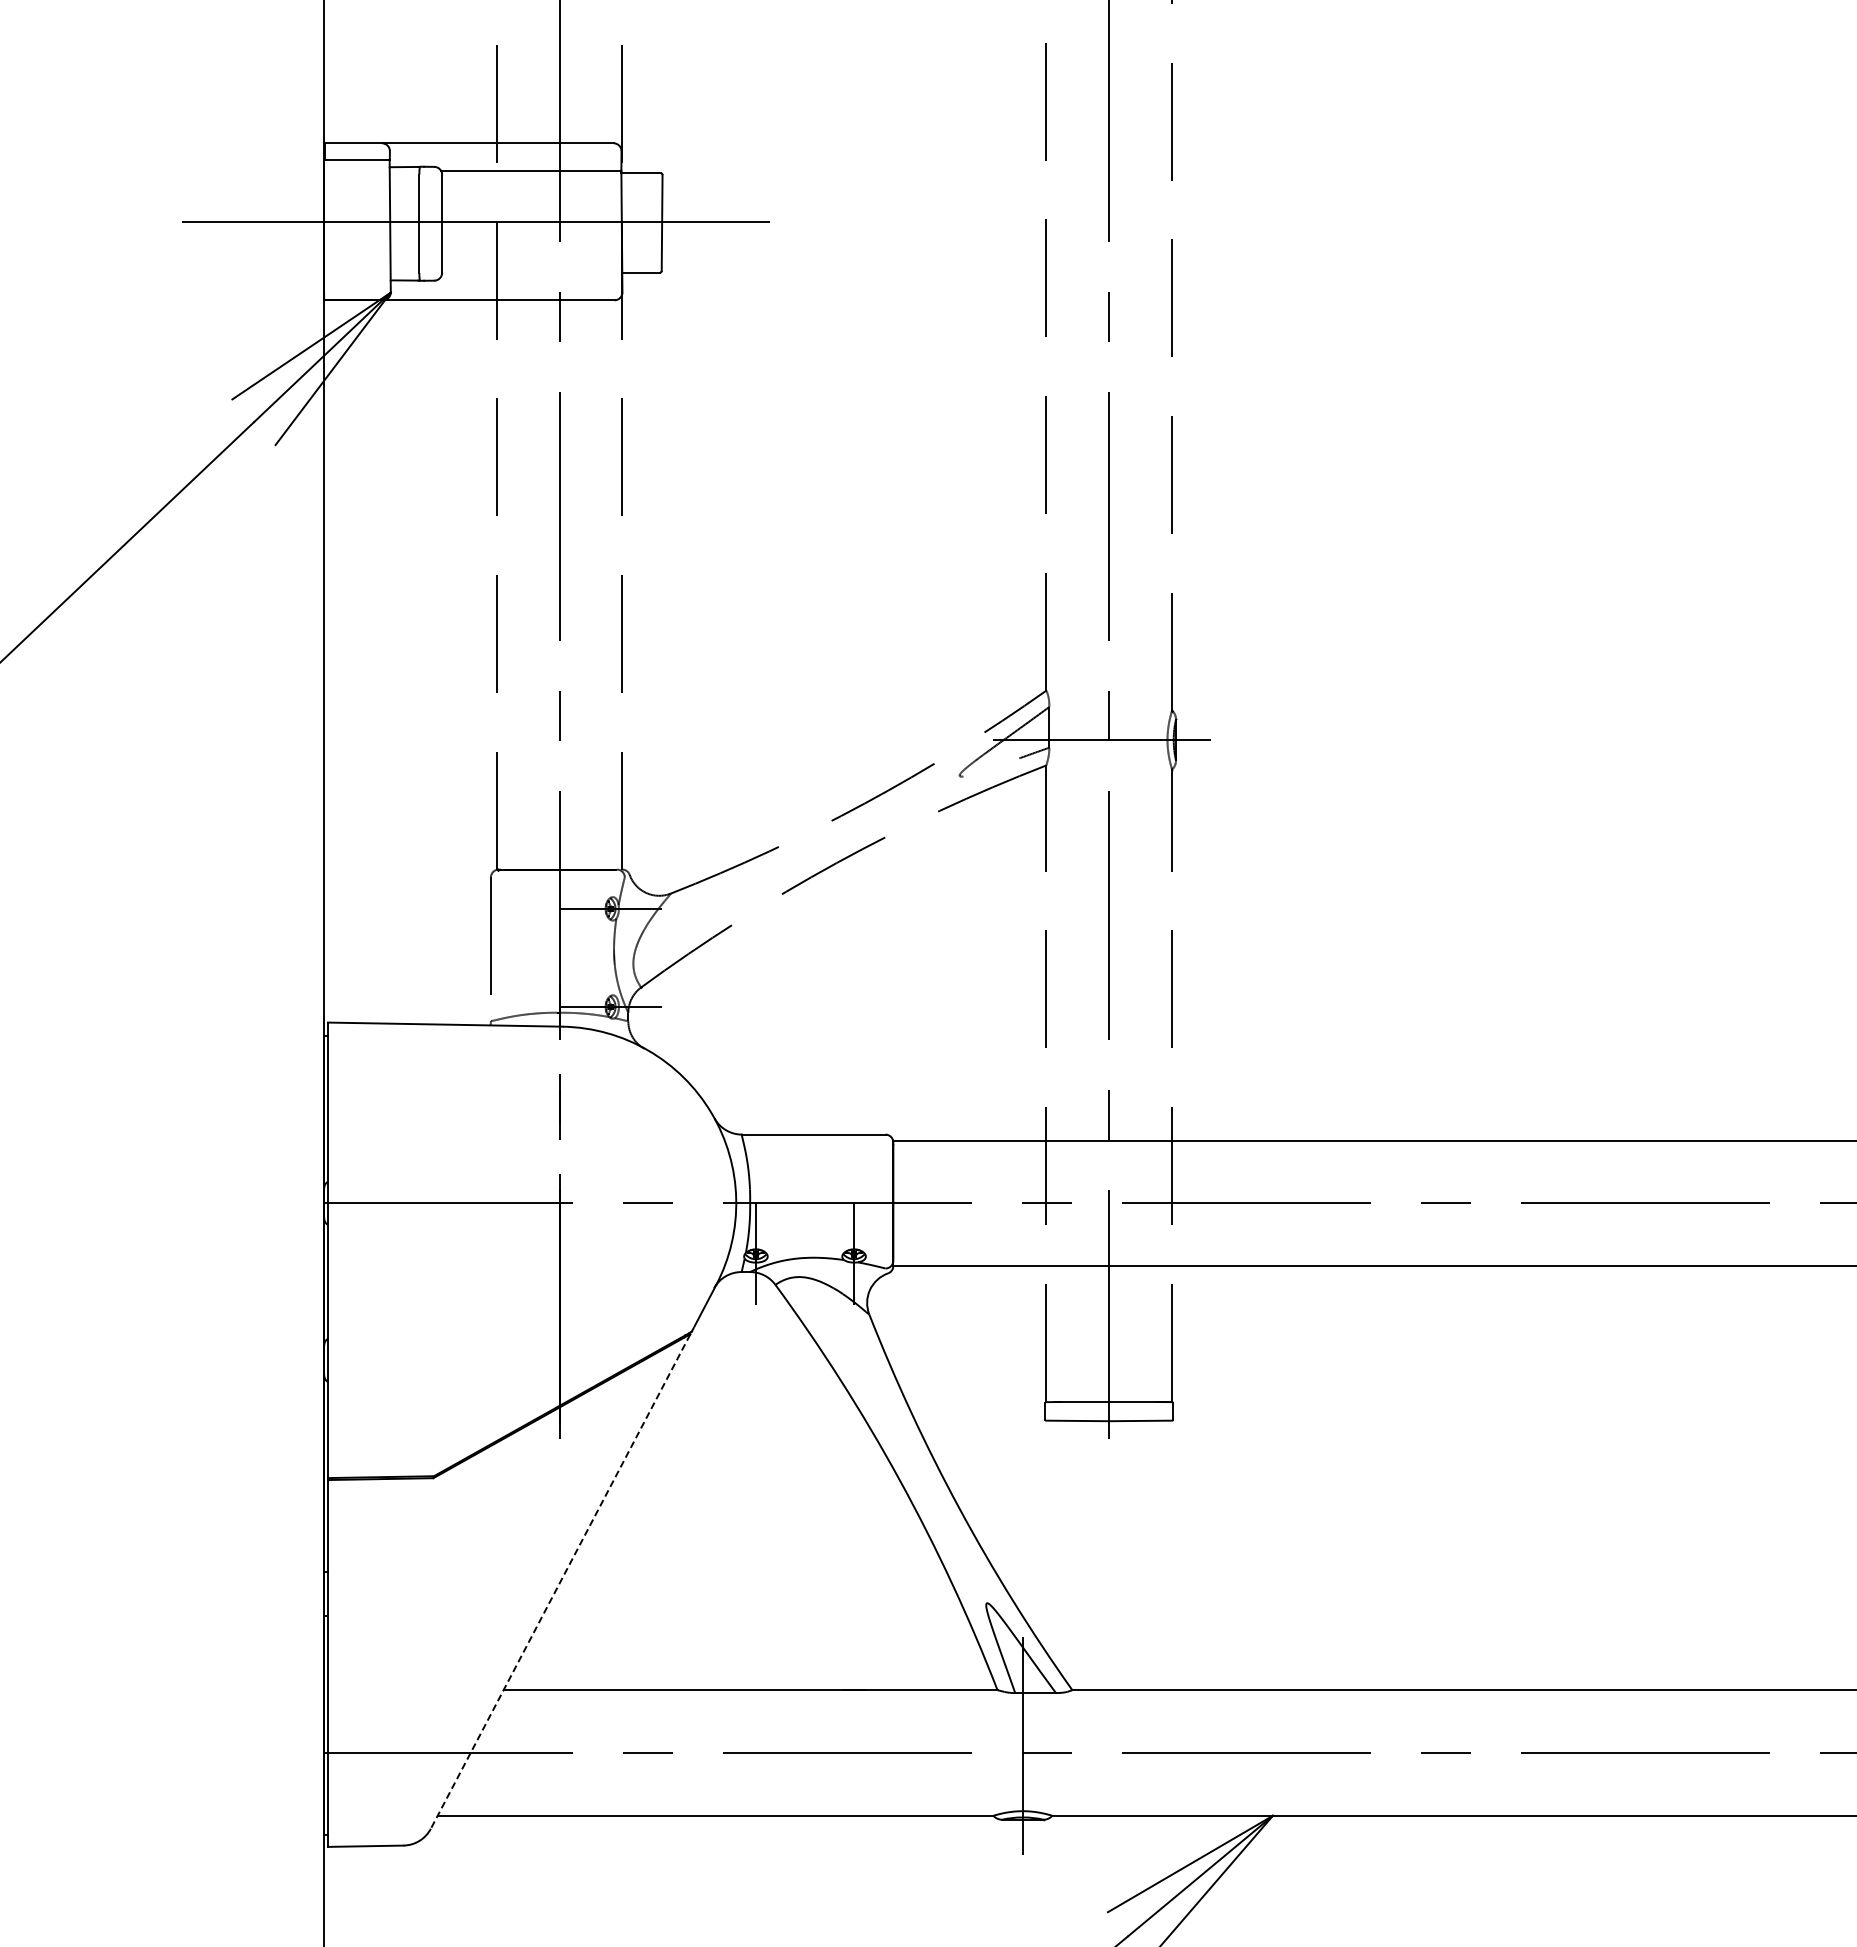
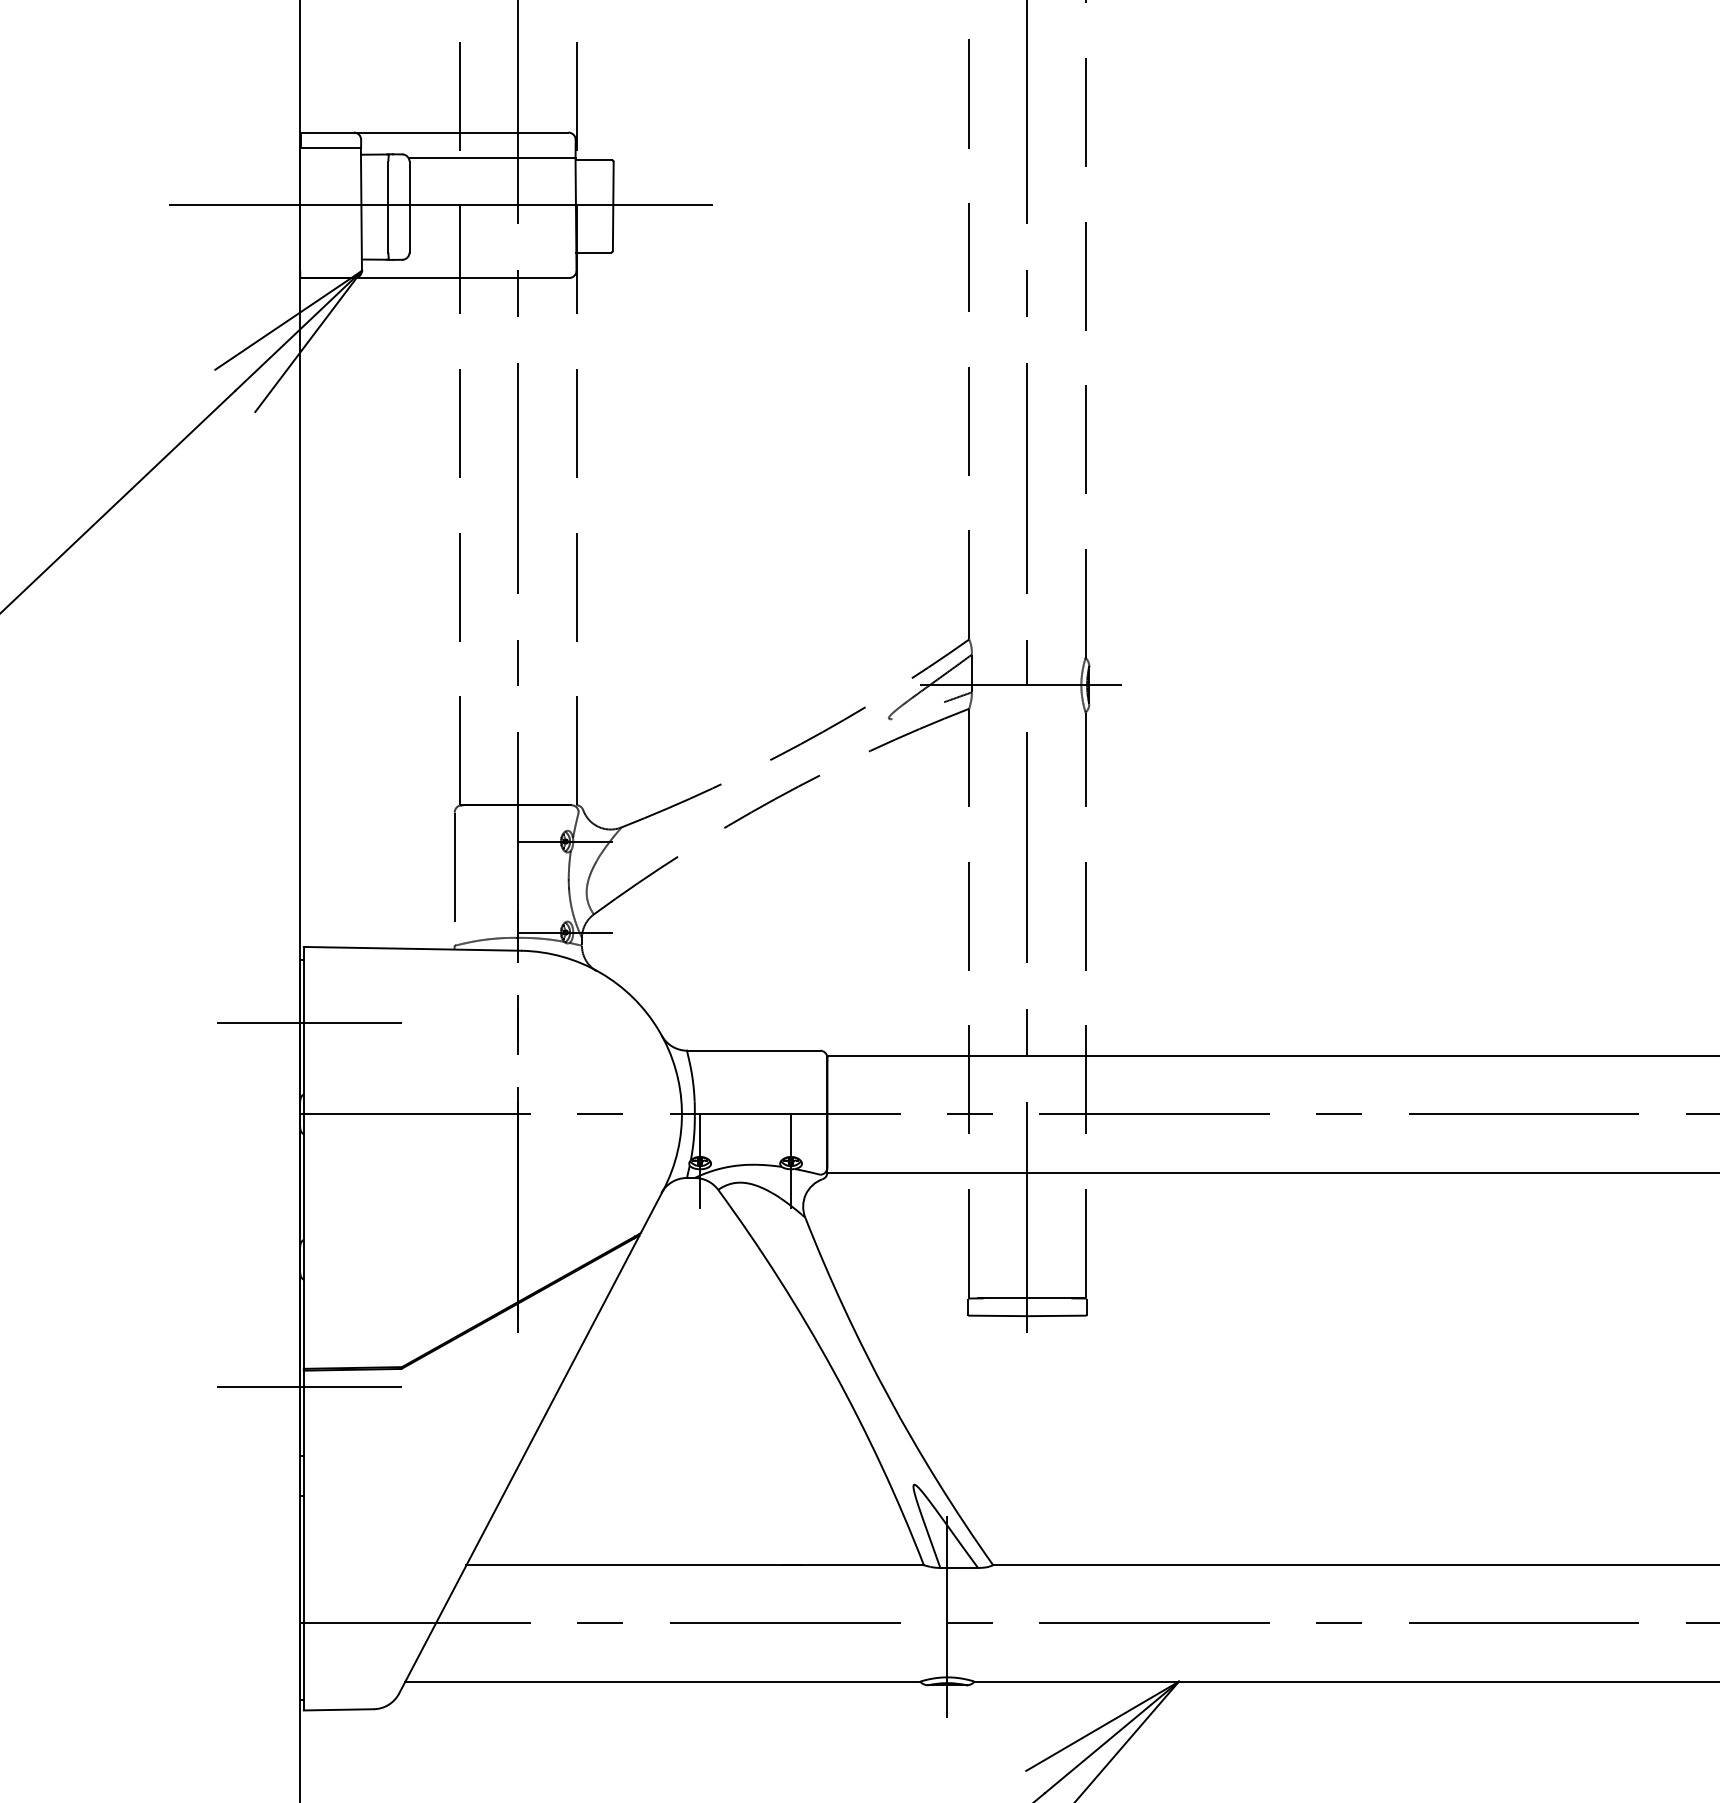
line: (333, 1105) -> (308, 1023), added
line: (333, 1497) -> (308, 1386), added
line: (560, 1582) -> (519, 1465), dashed -> solid

